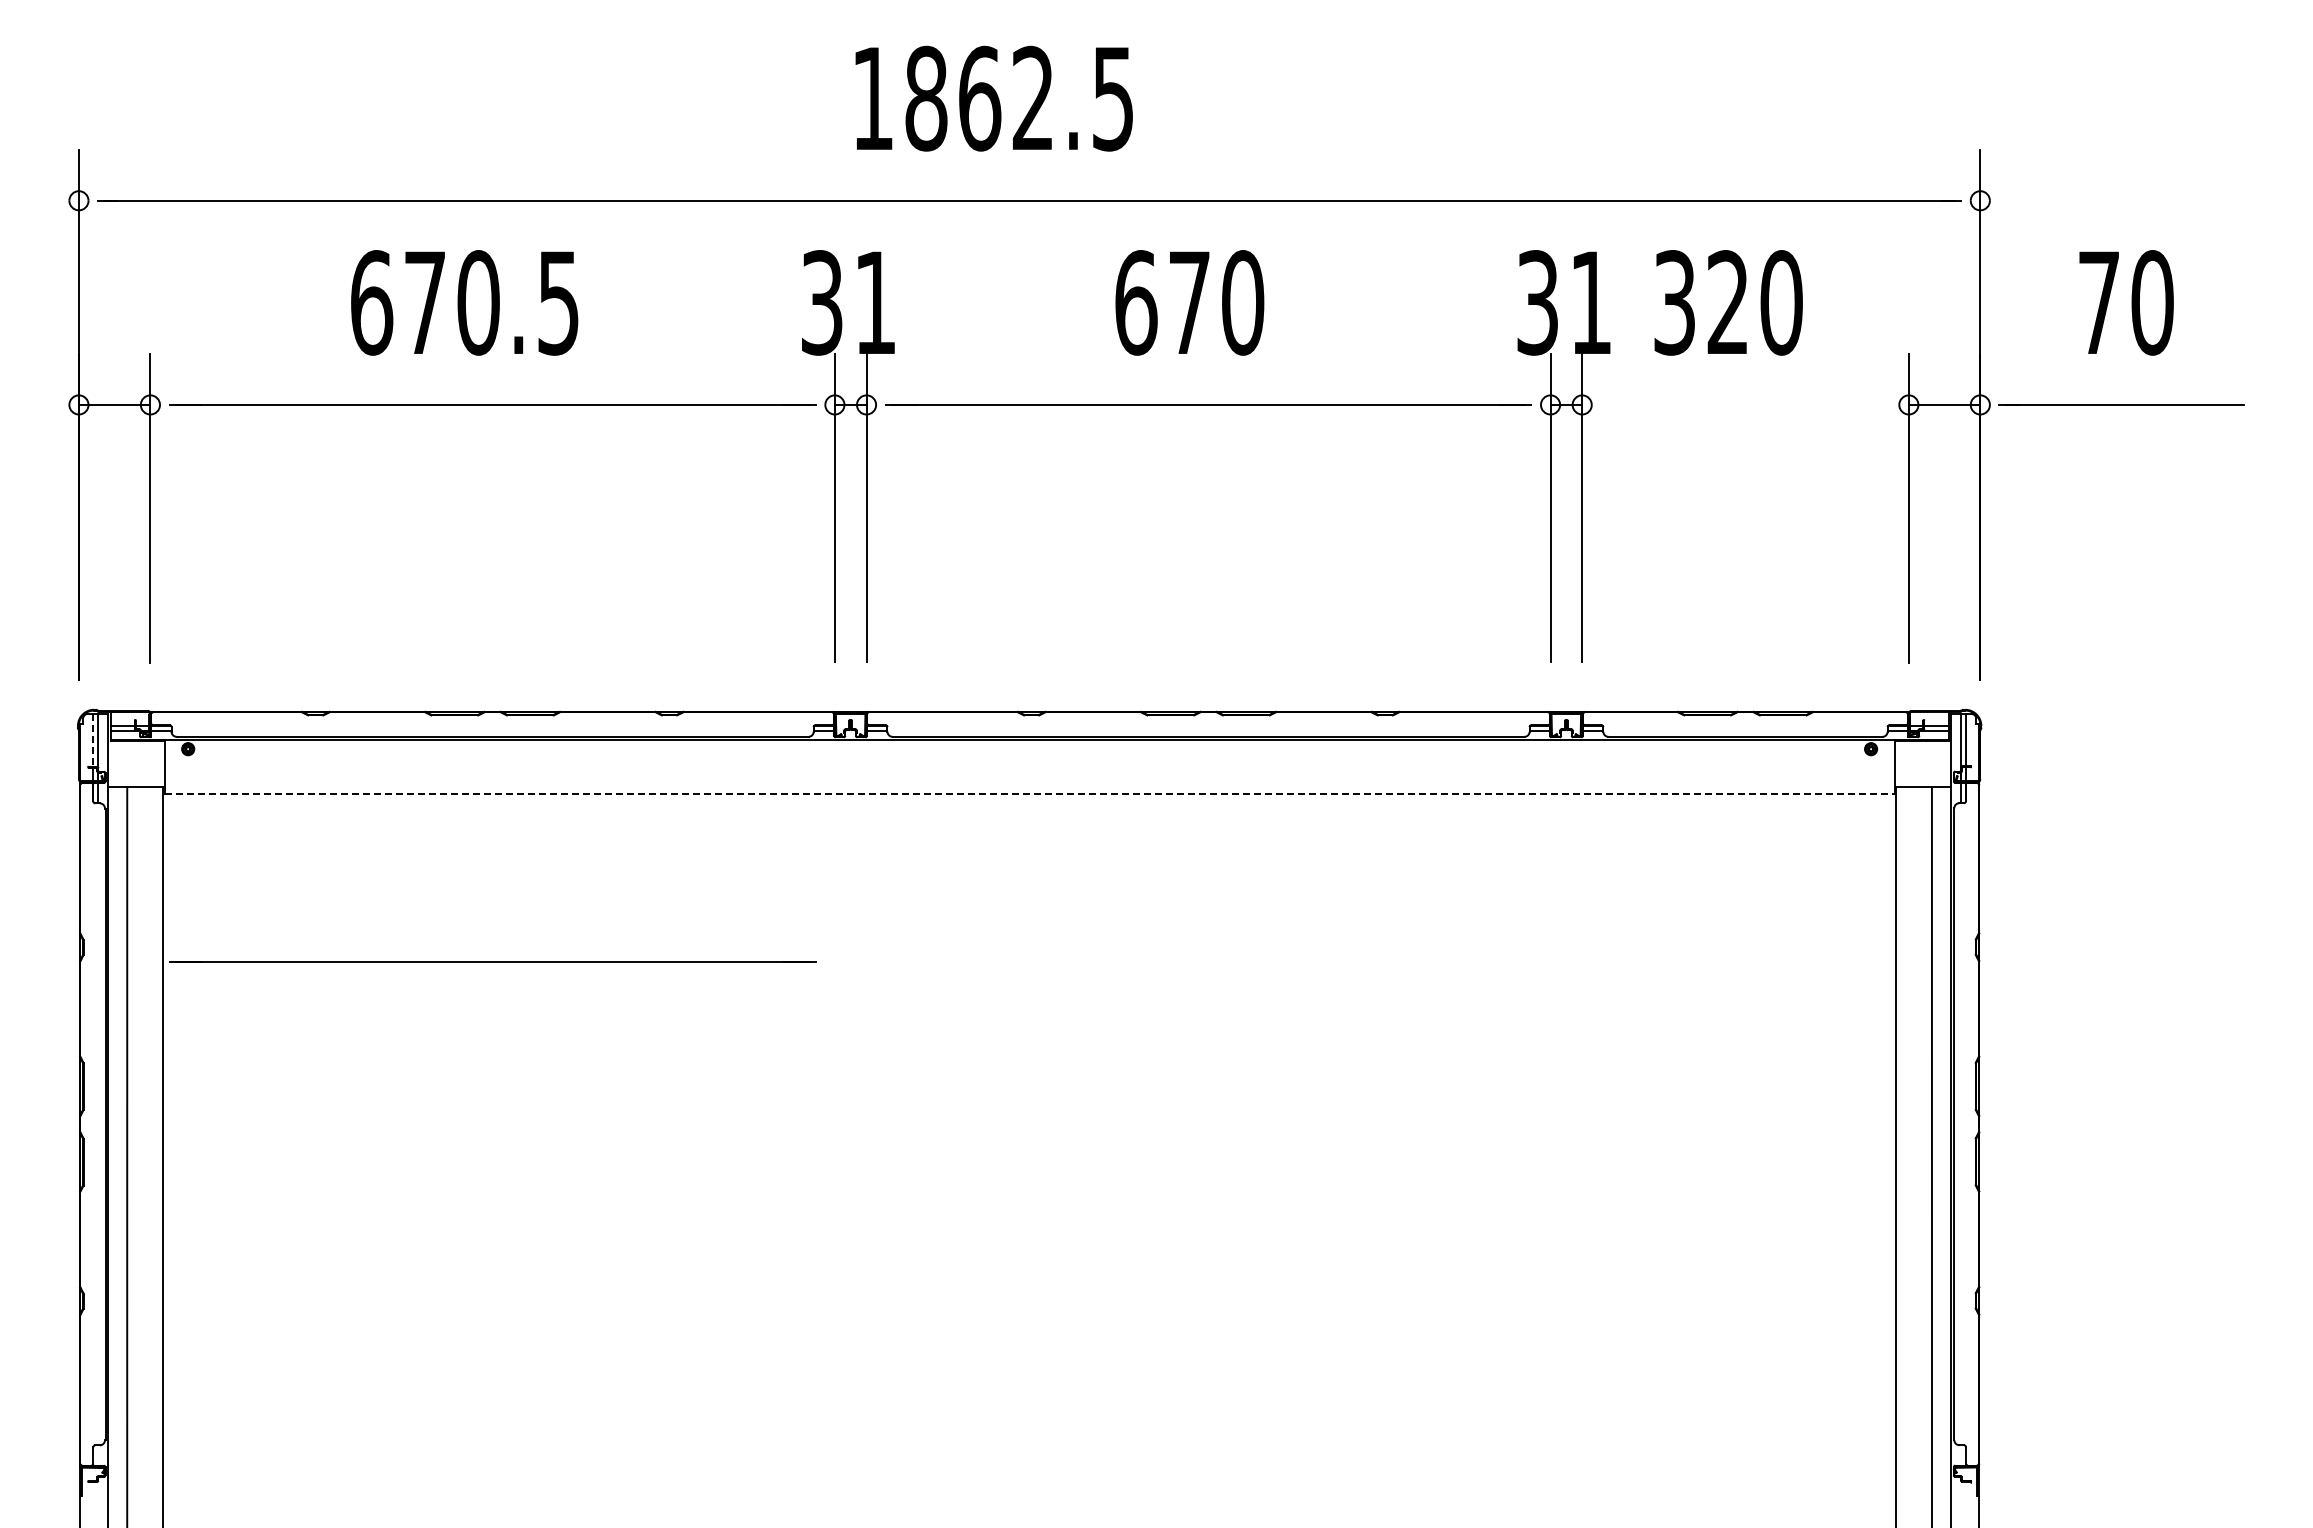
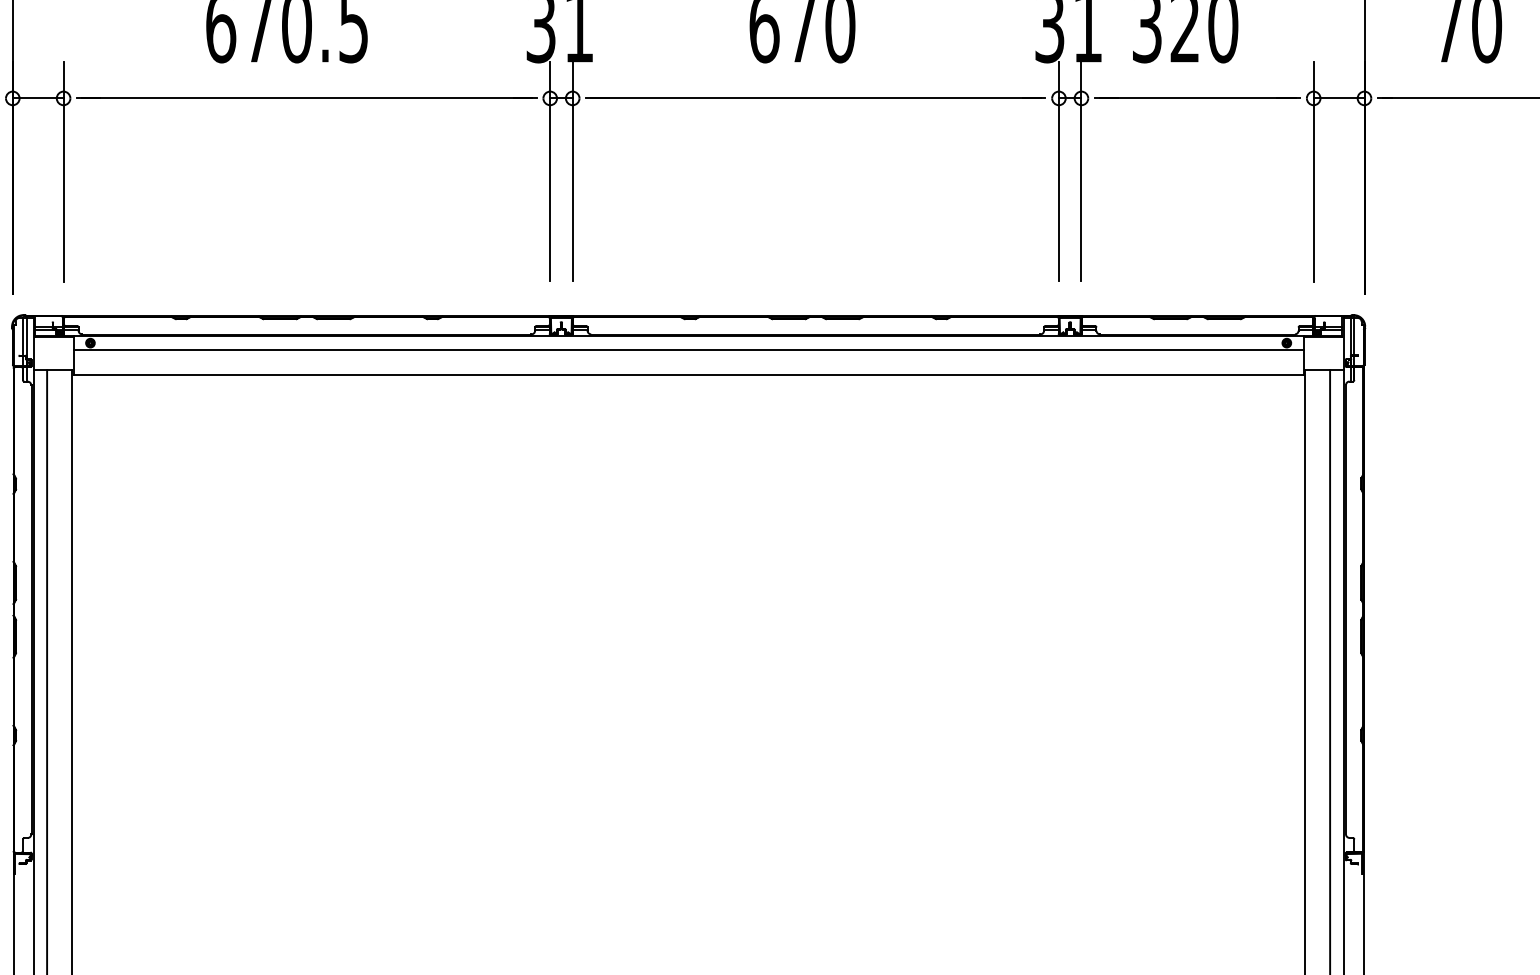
line: (1745, 404) -> (1197, 98), added
line: (93, 740) -> (23, 336), dashed -> solid
line: (1029, 758) -> (688, 349), added
line: (1029, 794) -> (688, 375), dashed -> solid
line: (492, 961) -> (306, 494), removed

